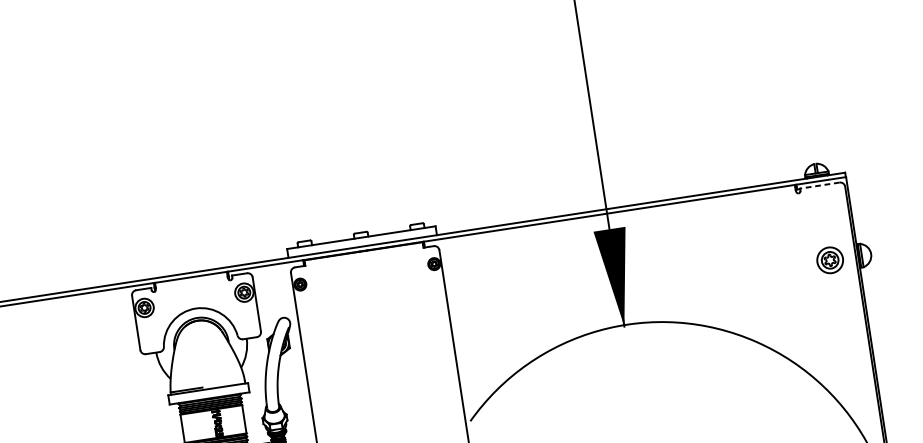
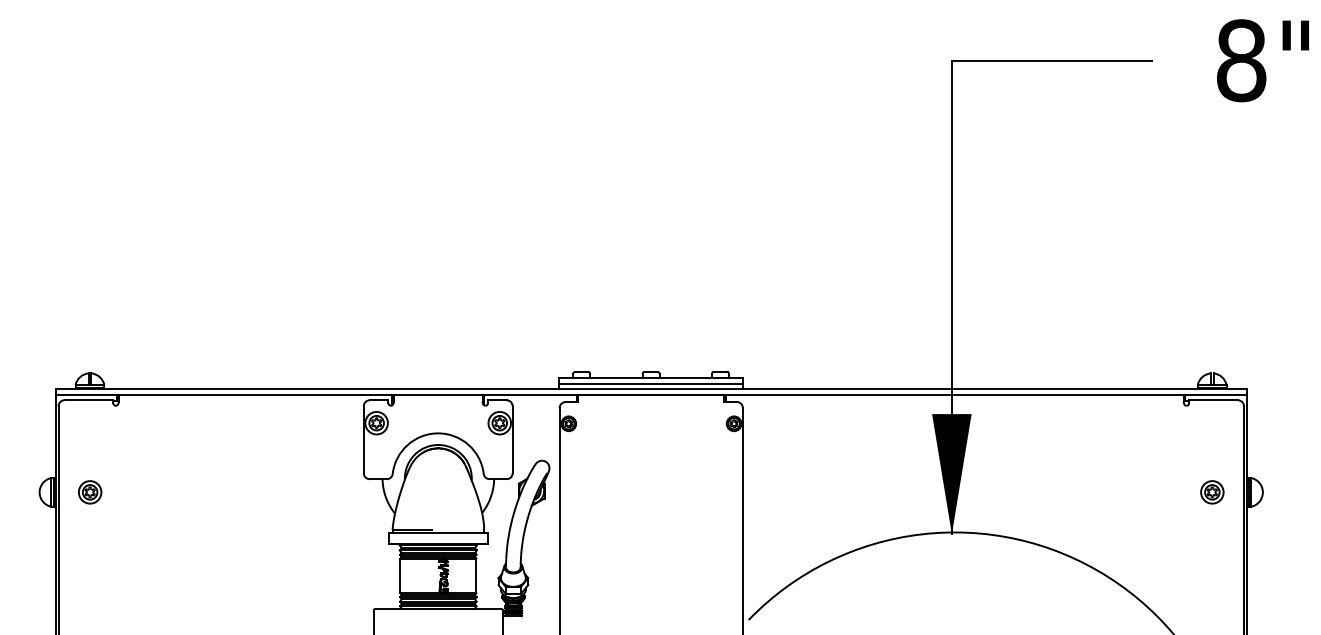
line: (819, 185) -> (1213, 400), dashed -> solid
line: (361, 241) -> (650, 383), added
part: (830, 260) -> (1212, 492), size x0.71

